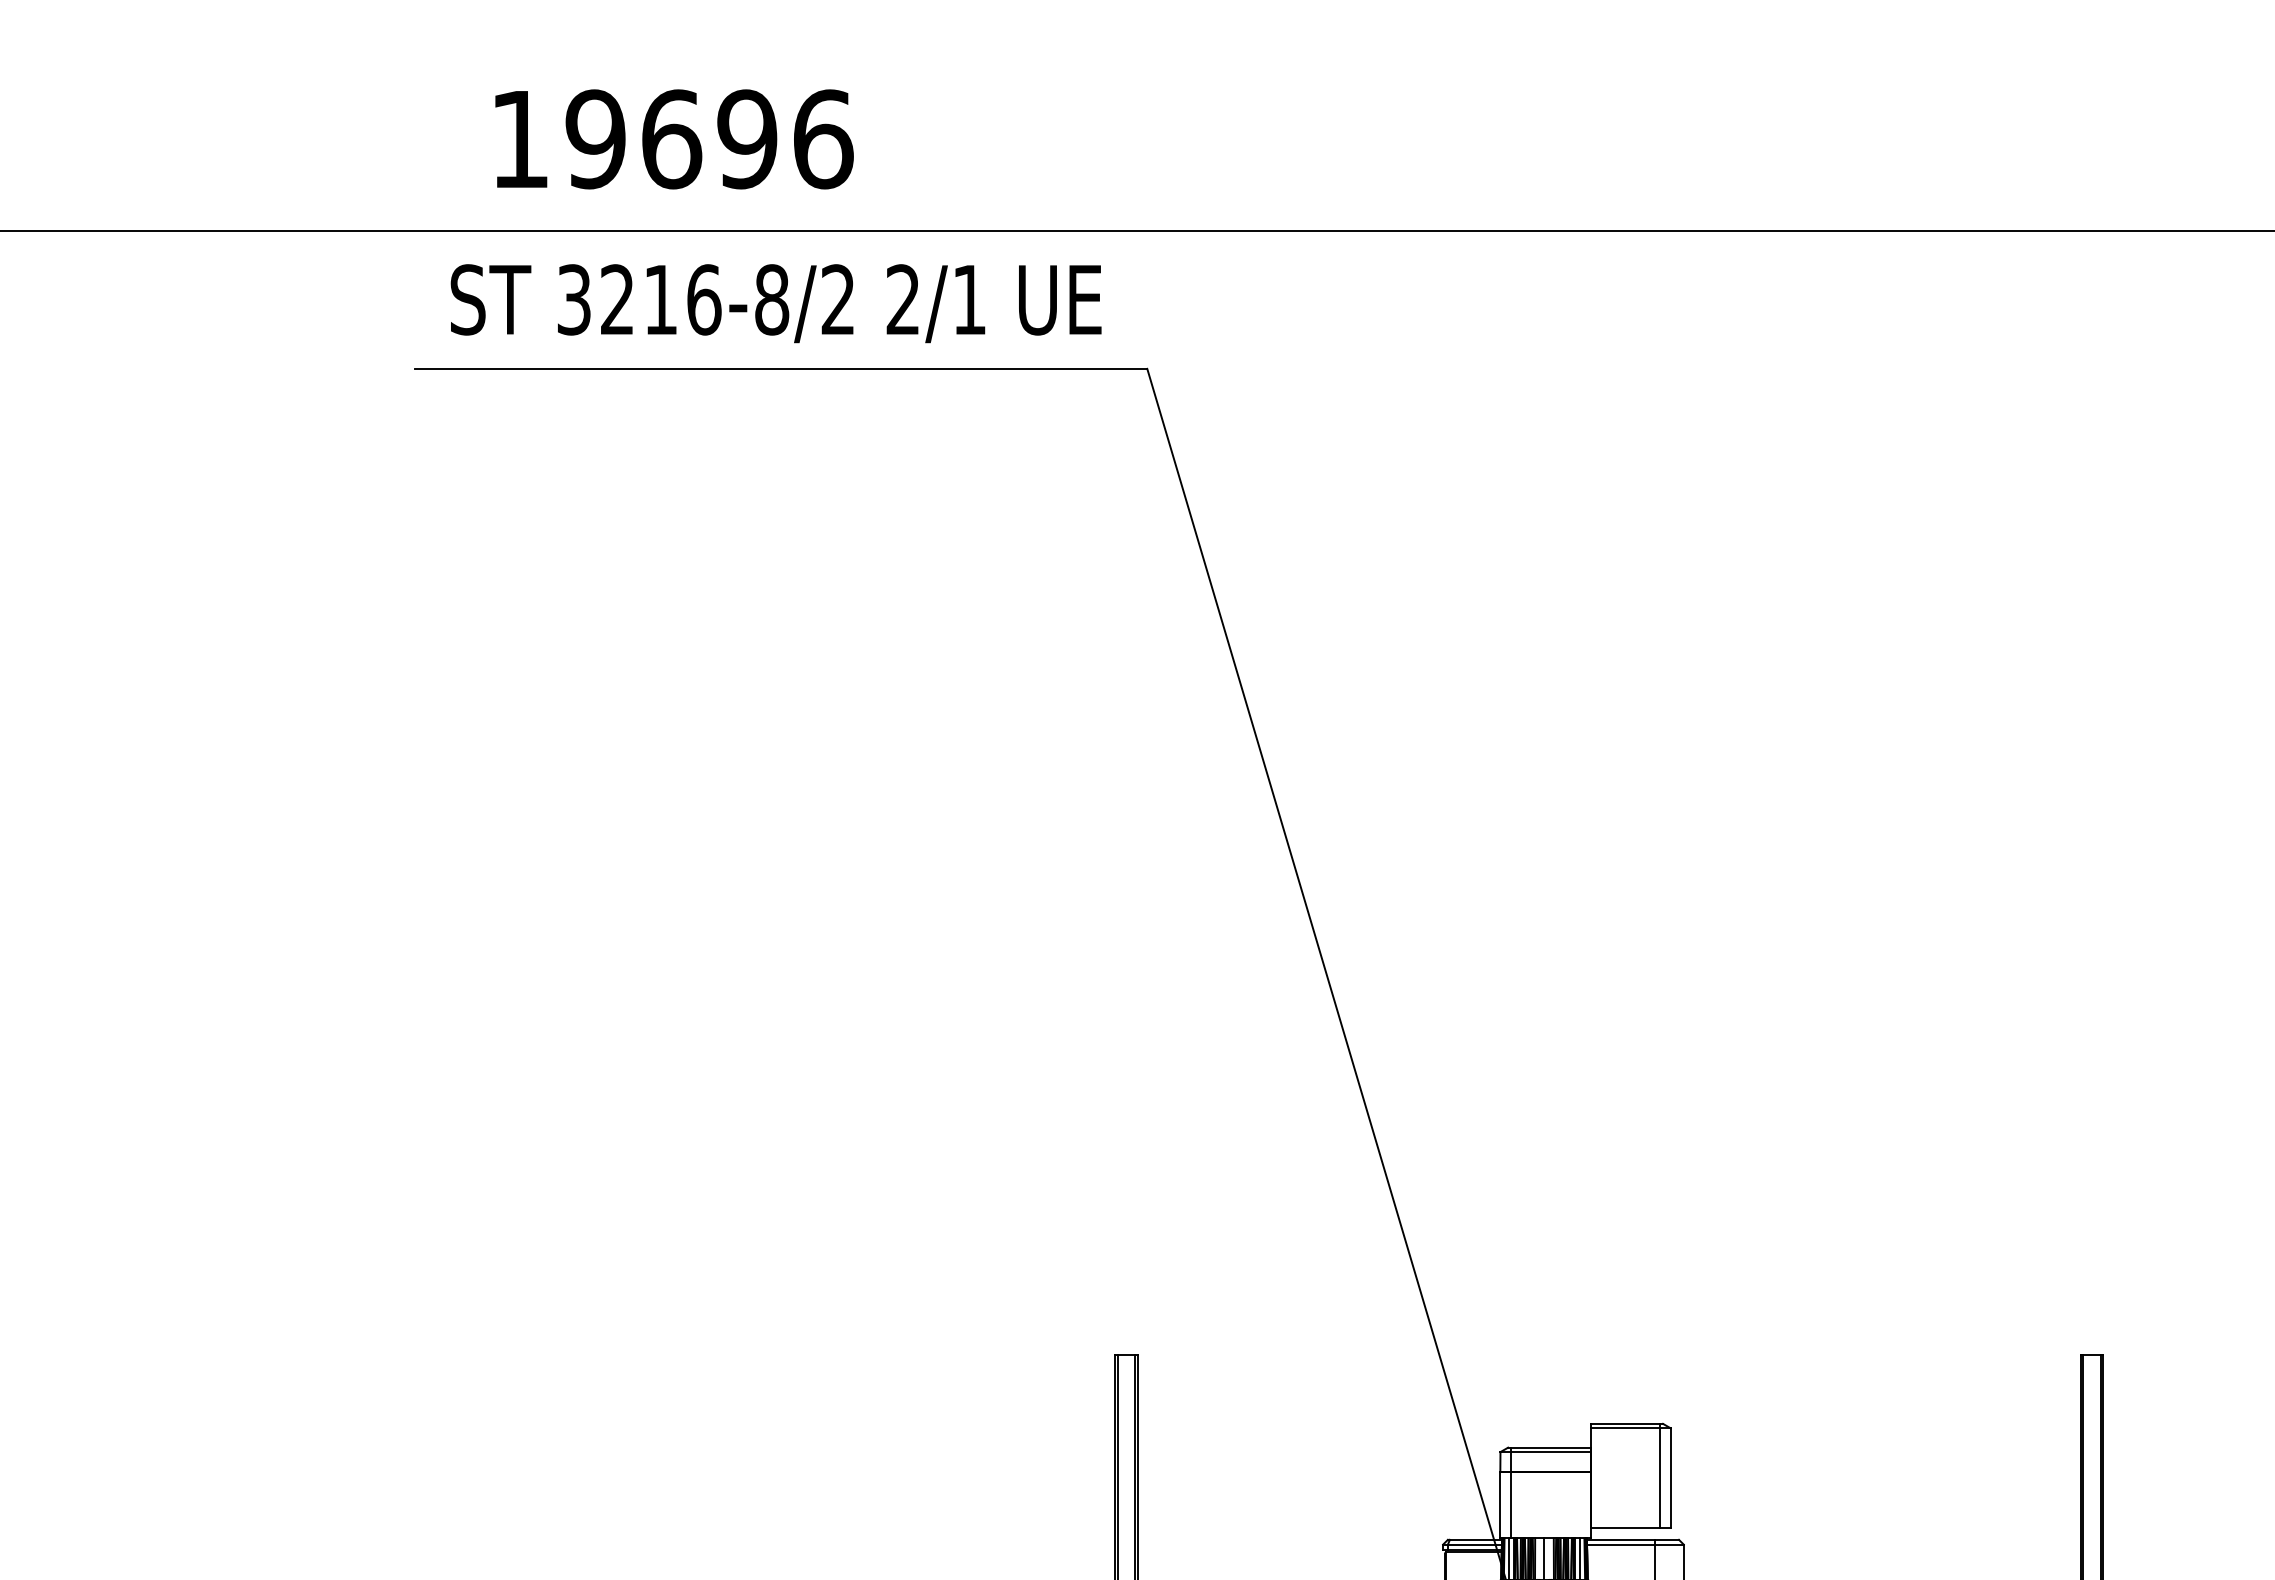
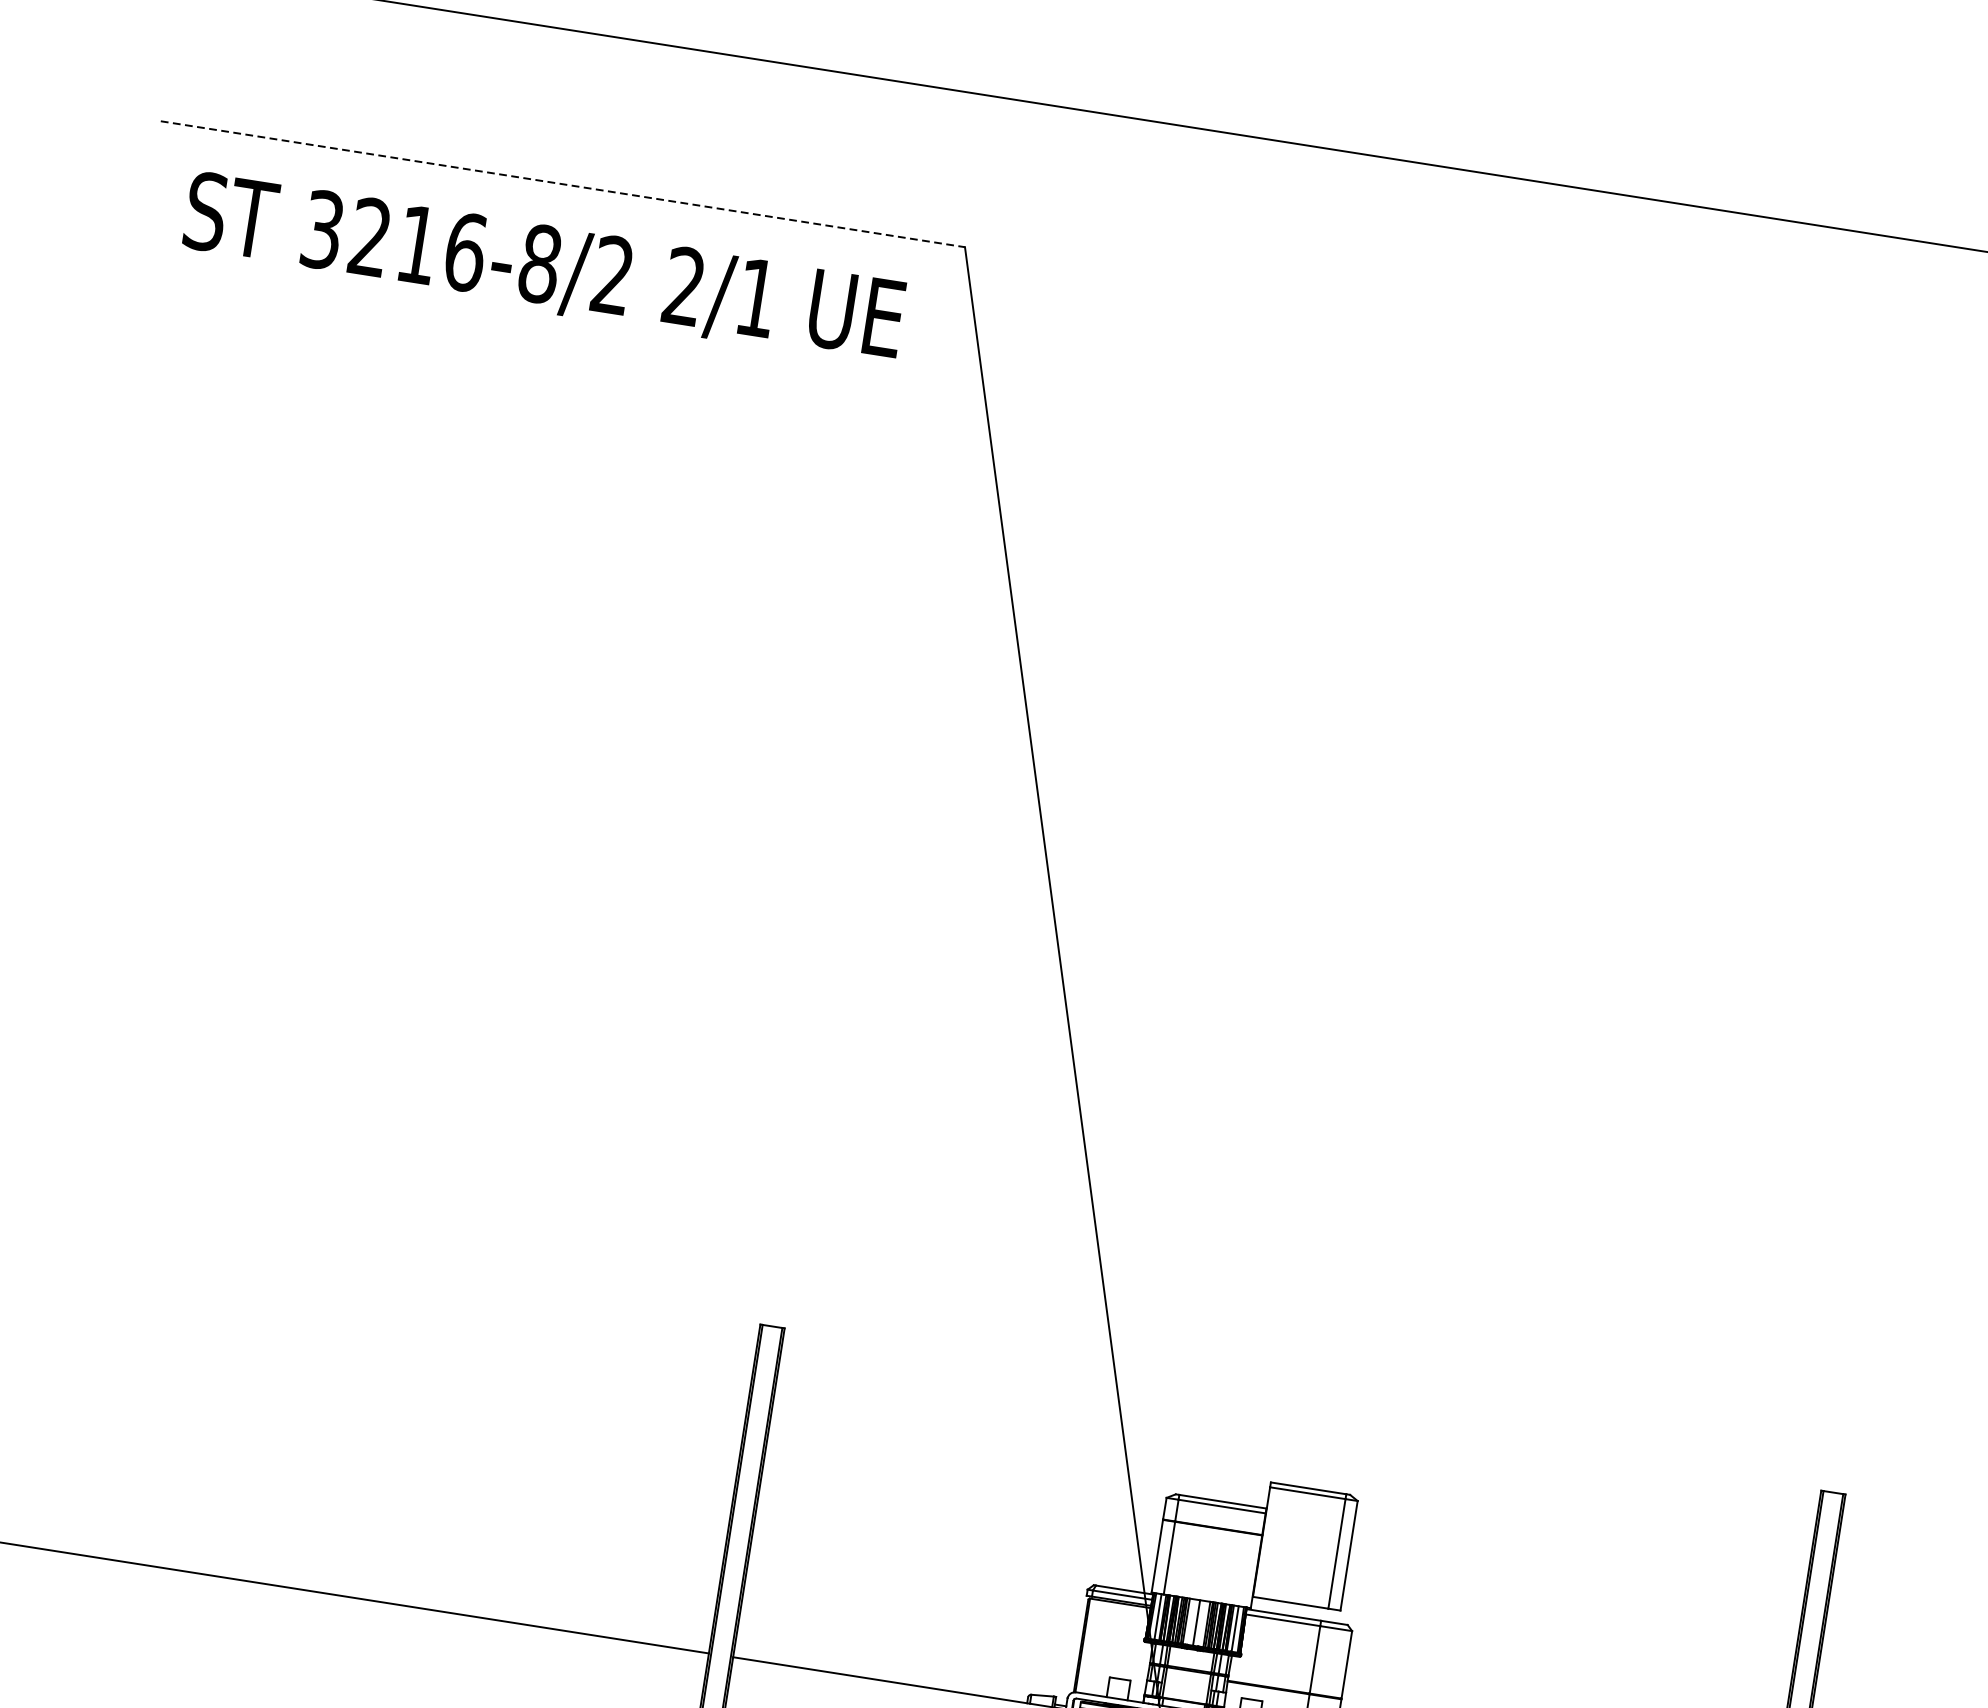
text: (775, 303) -> (543, 268), moved
line: (781, 368) -> (563, 183), solid -> dashed

